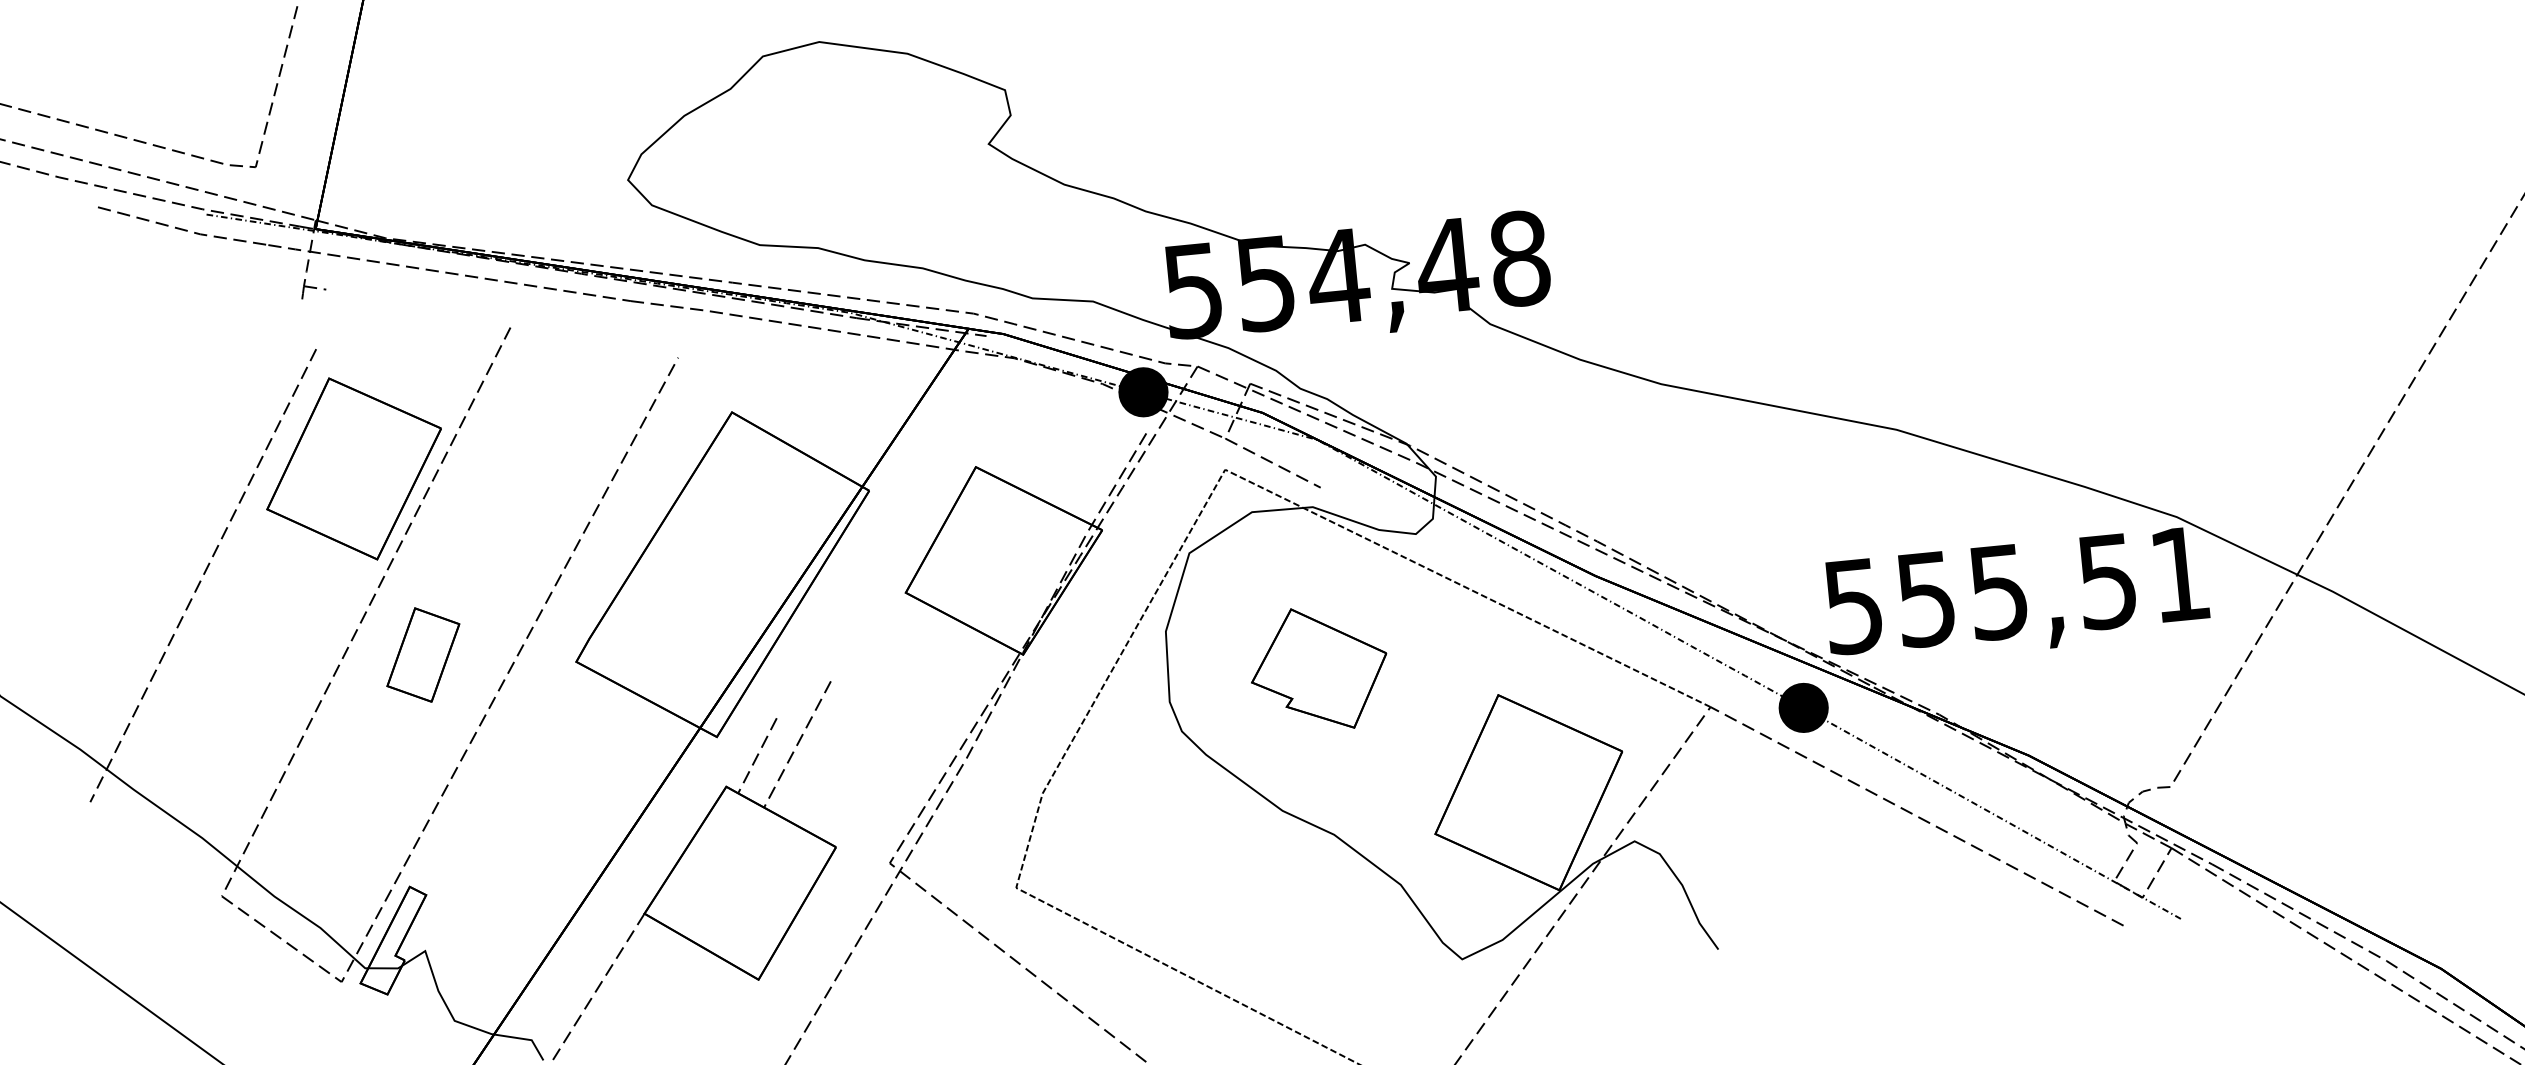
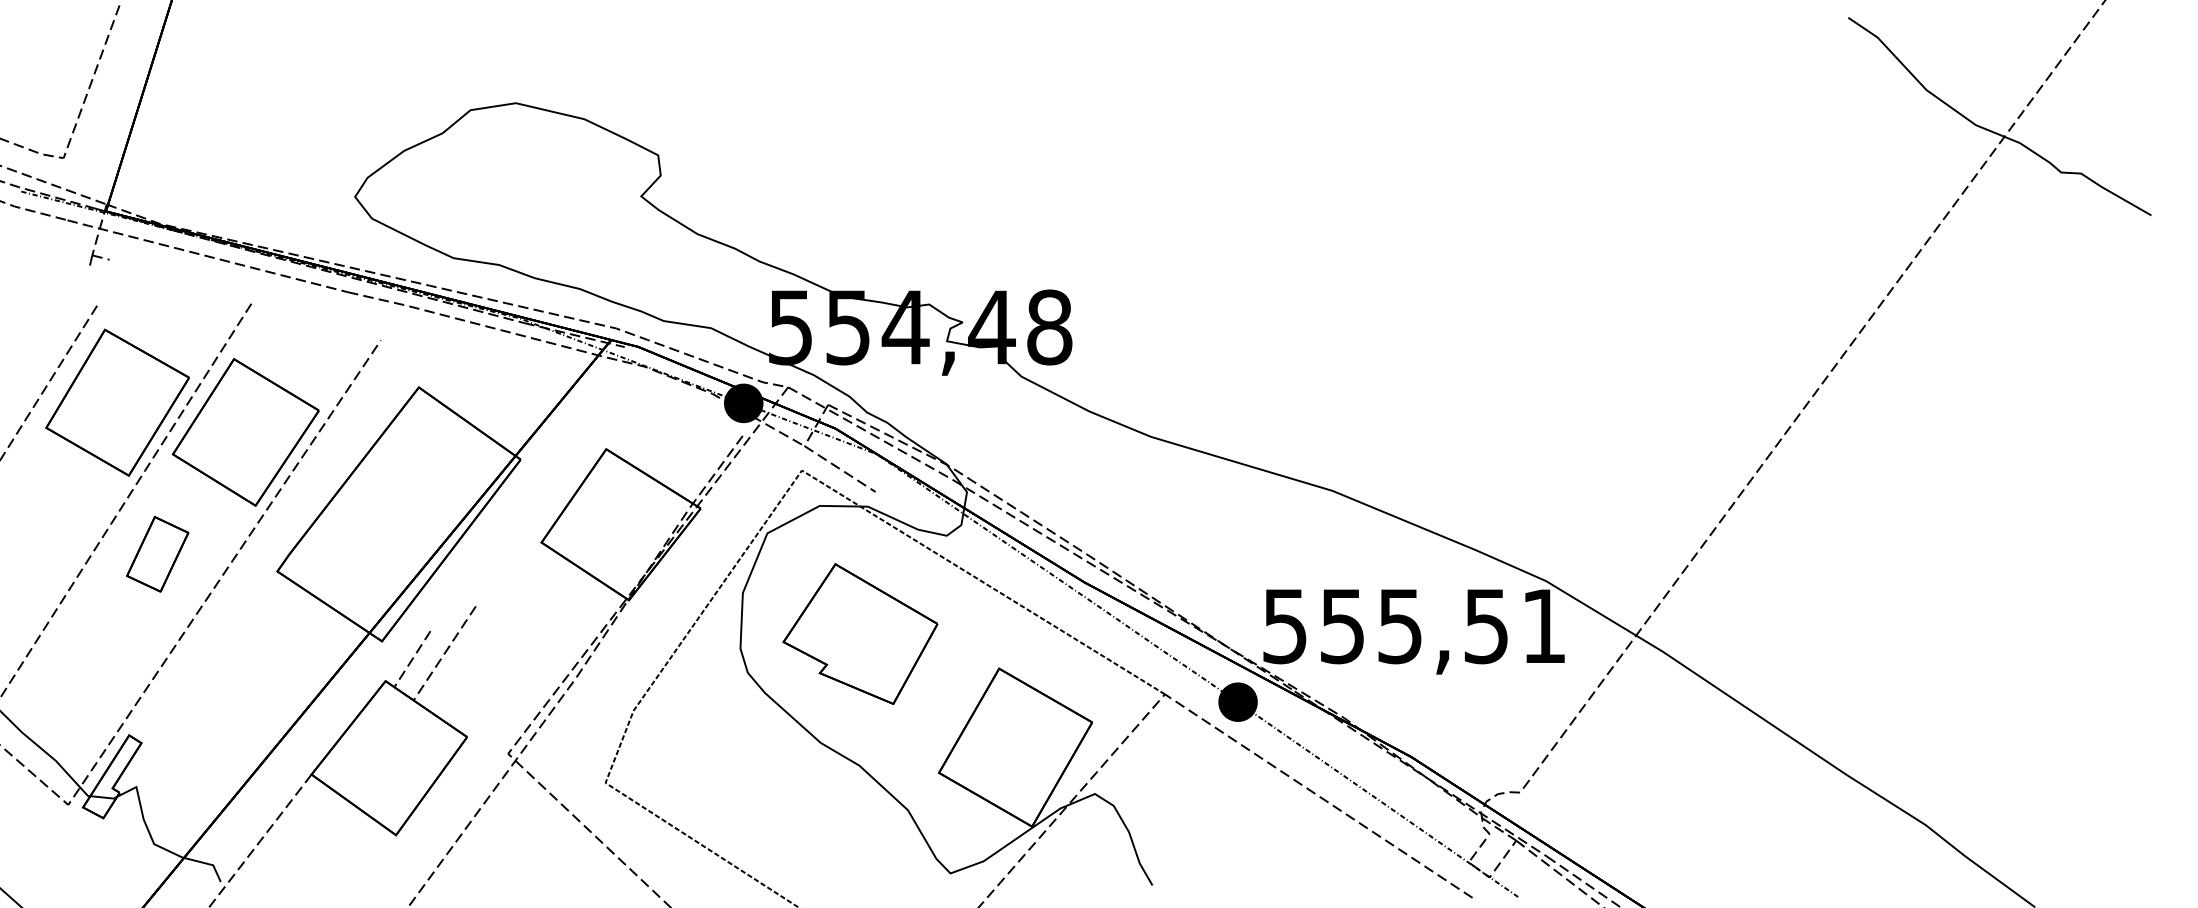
part: (518, 490) -> (245, 432), added
part: (1319, 669) -> (860, 634), size x1.43

